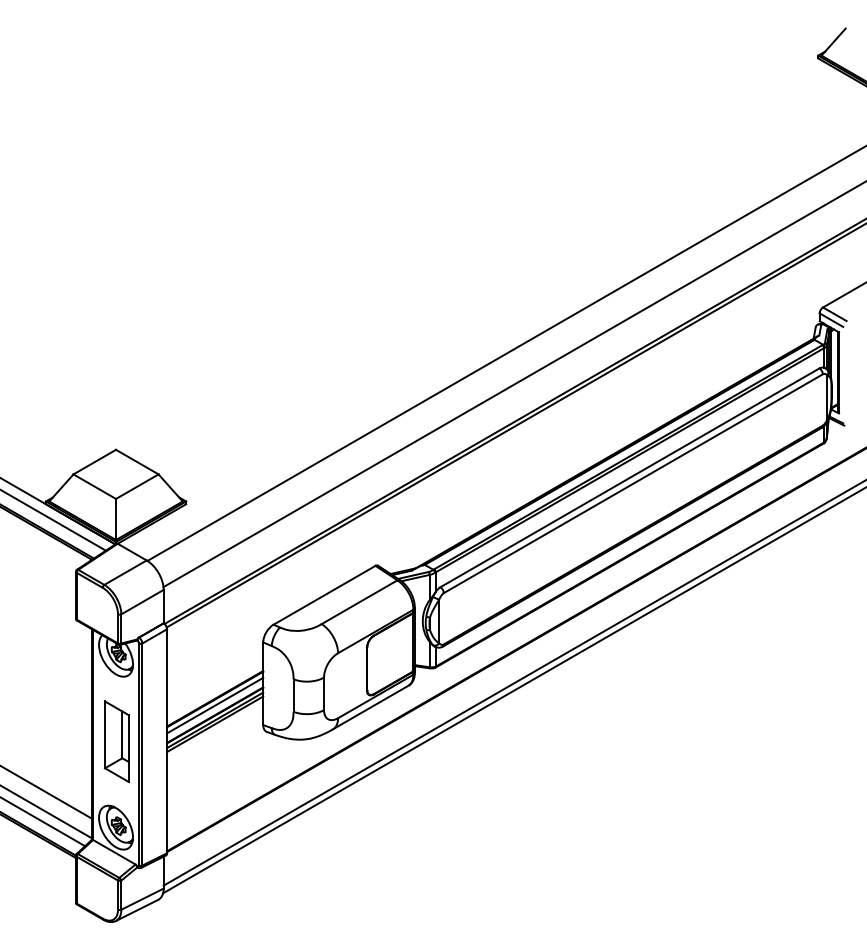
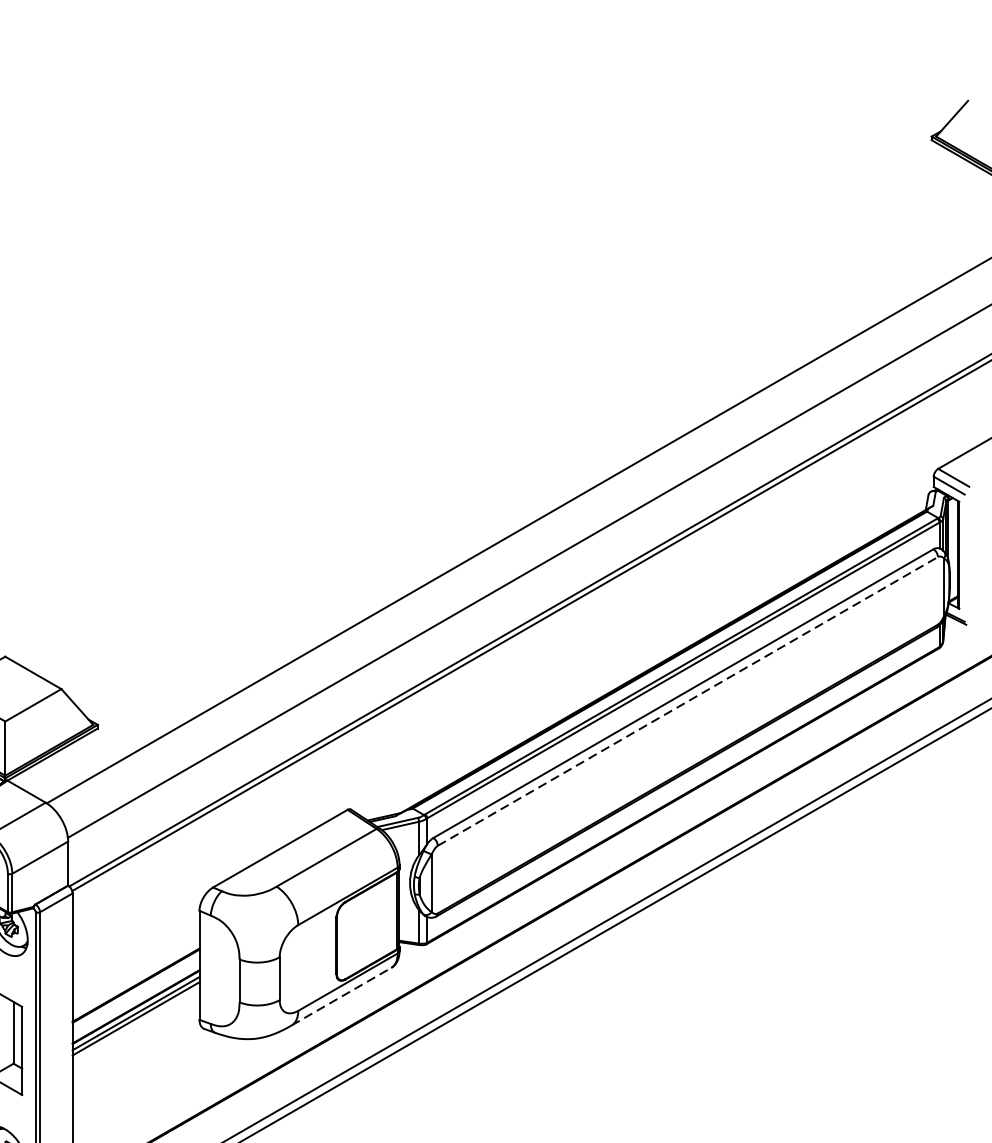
line: (633, 483) -> (688, 701), solid -> dashed
line: (215, 705) -> (136, 994), removed
line: (370, 707) -> (341, 996), solid -> dashed

